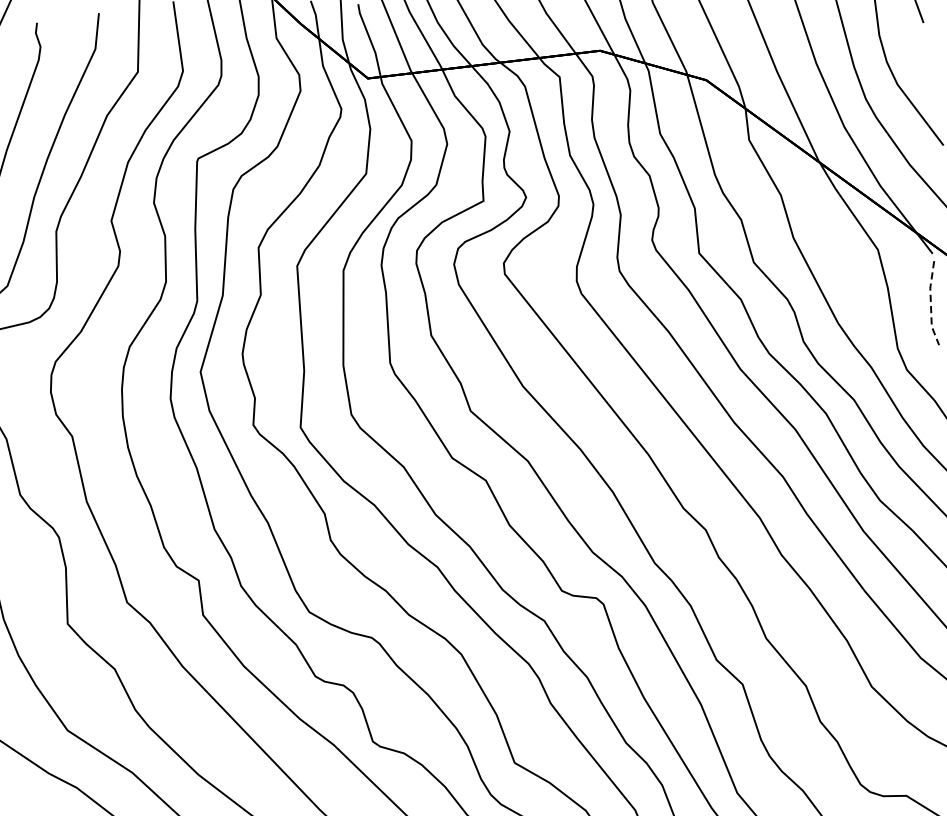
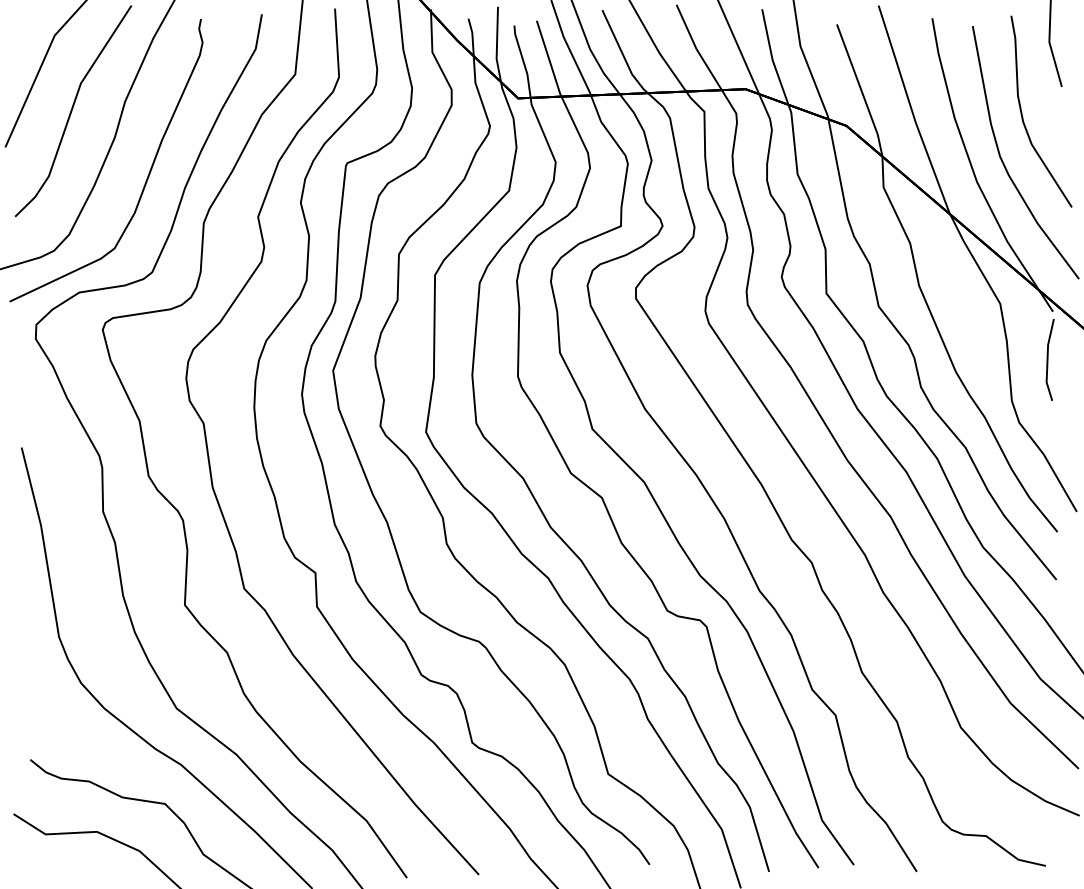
line: (930, 304) -> (1047, 360), dashed -> solid

